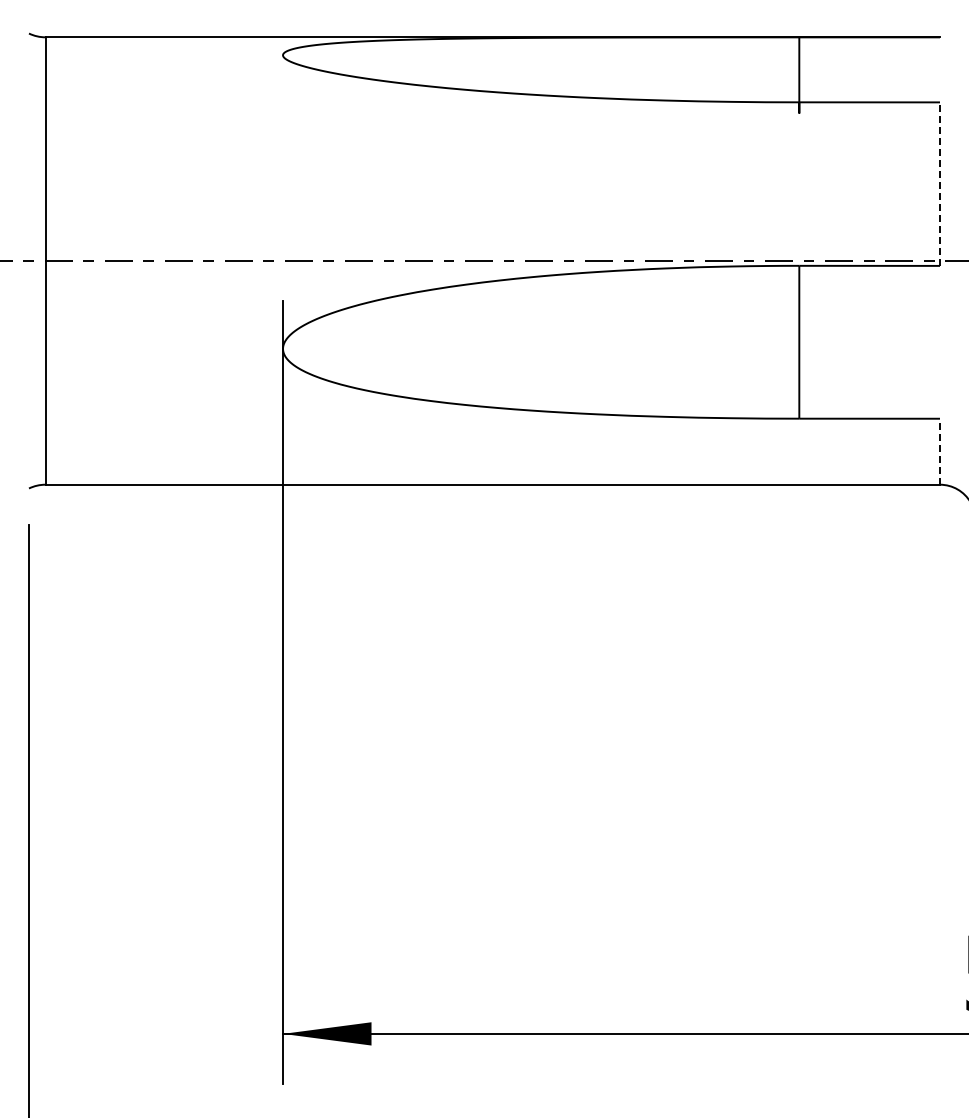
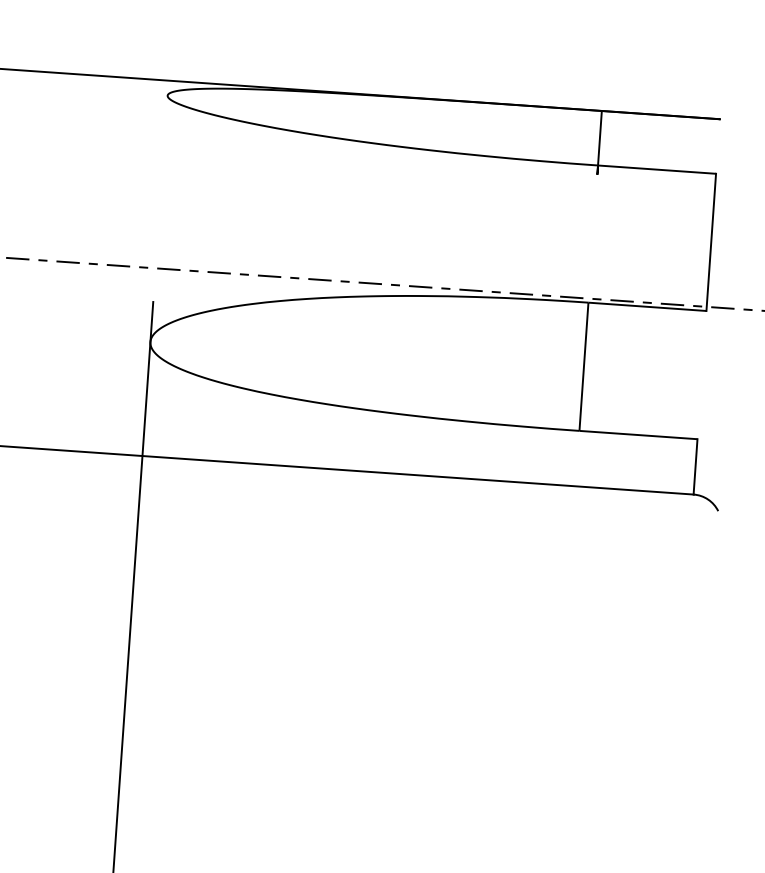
line: (939, 184) -> (710, 242), dashed -> solid
line: (939, 451) -> (695, 466), dashed -> solid

